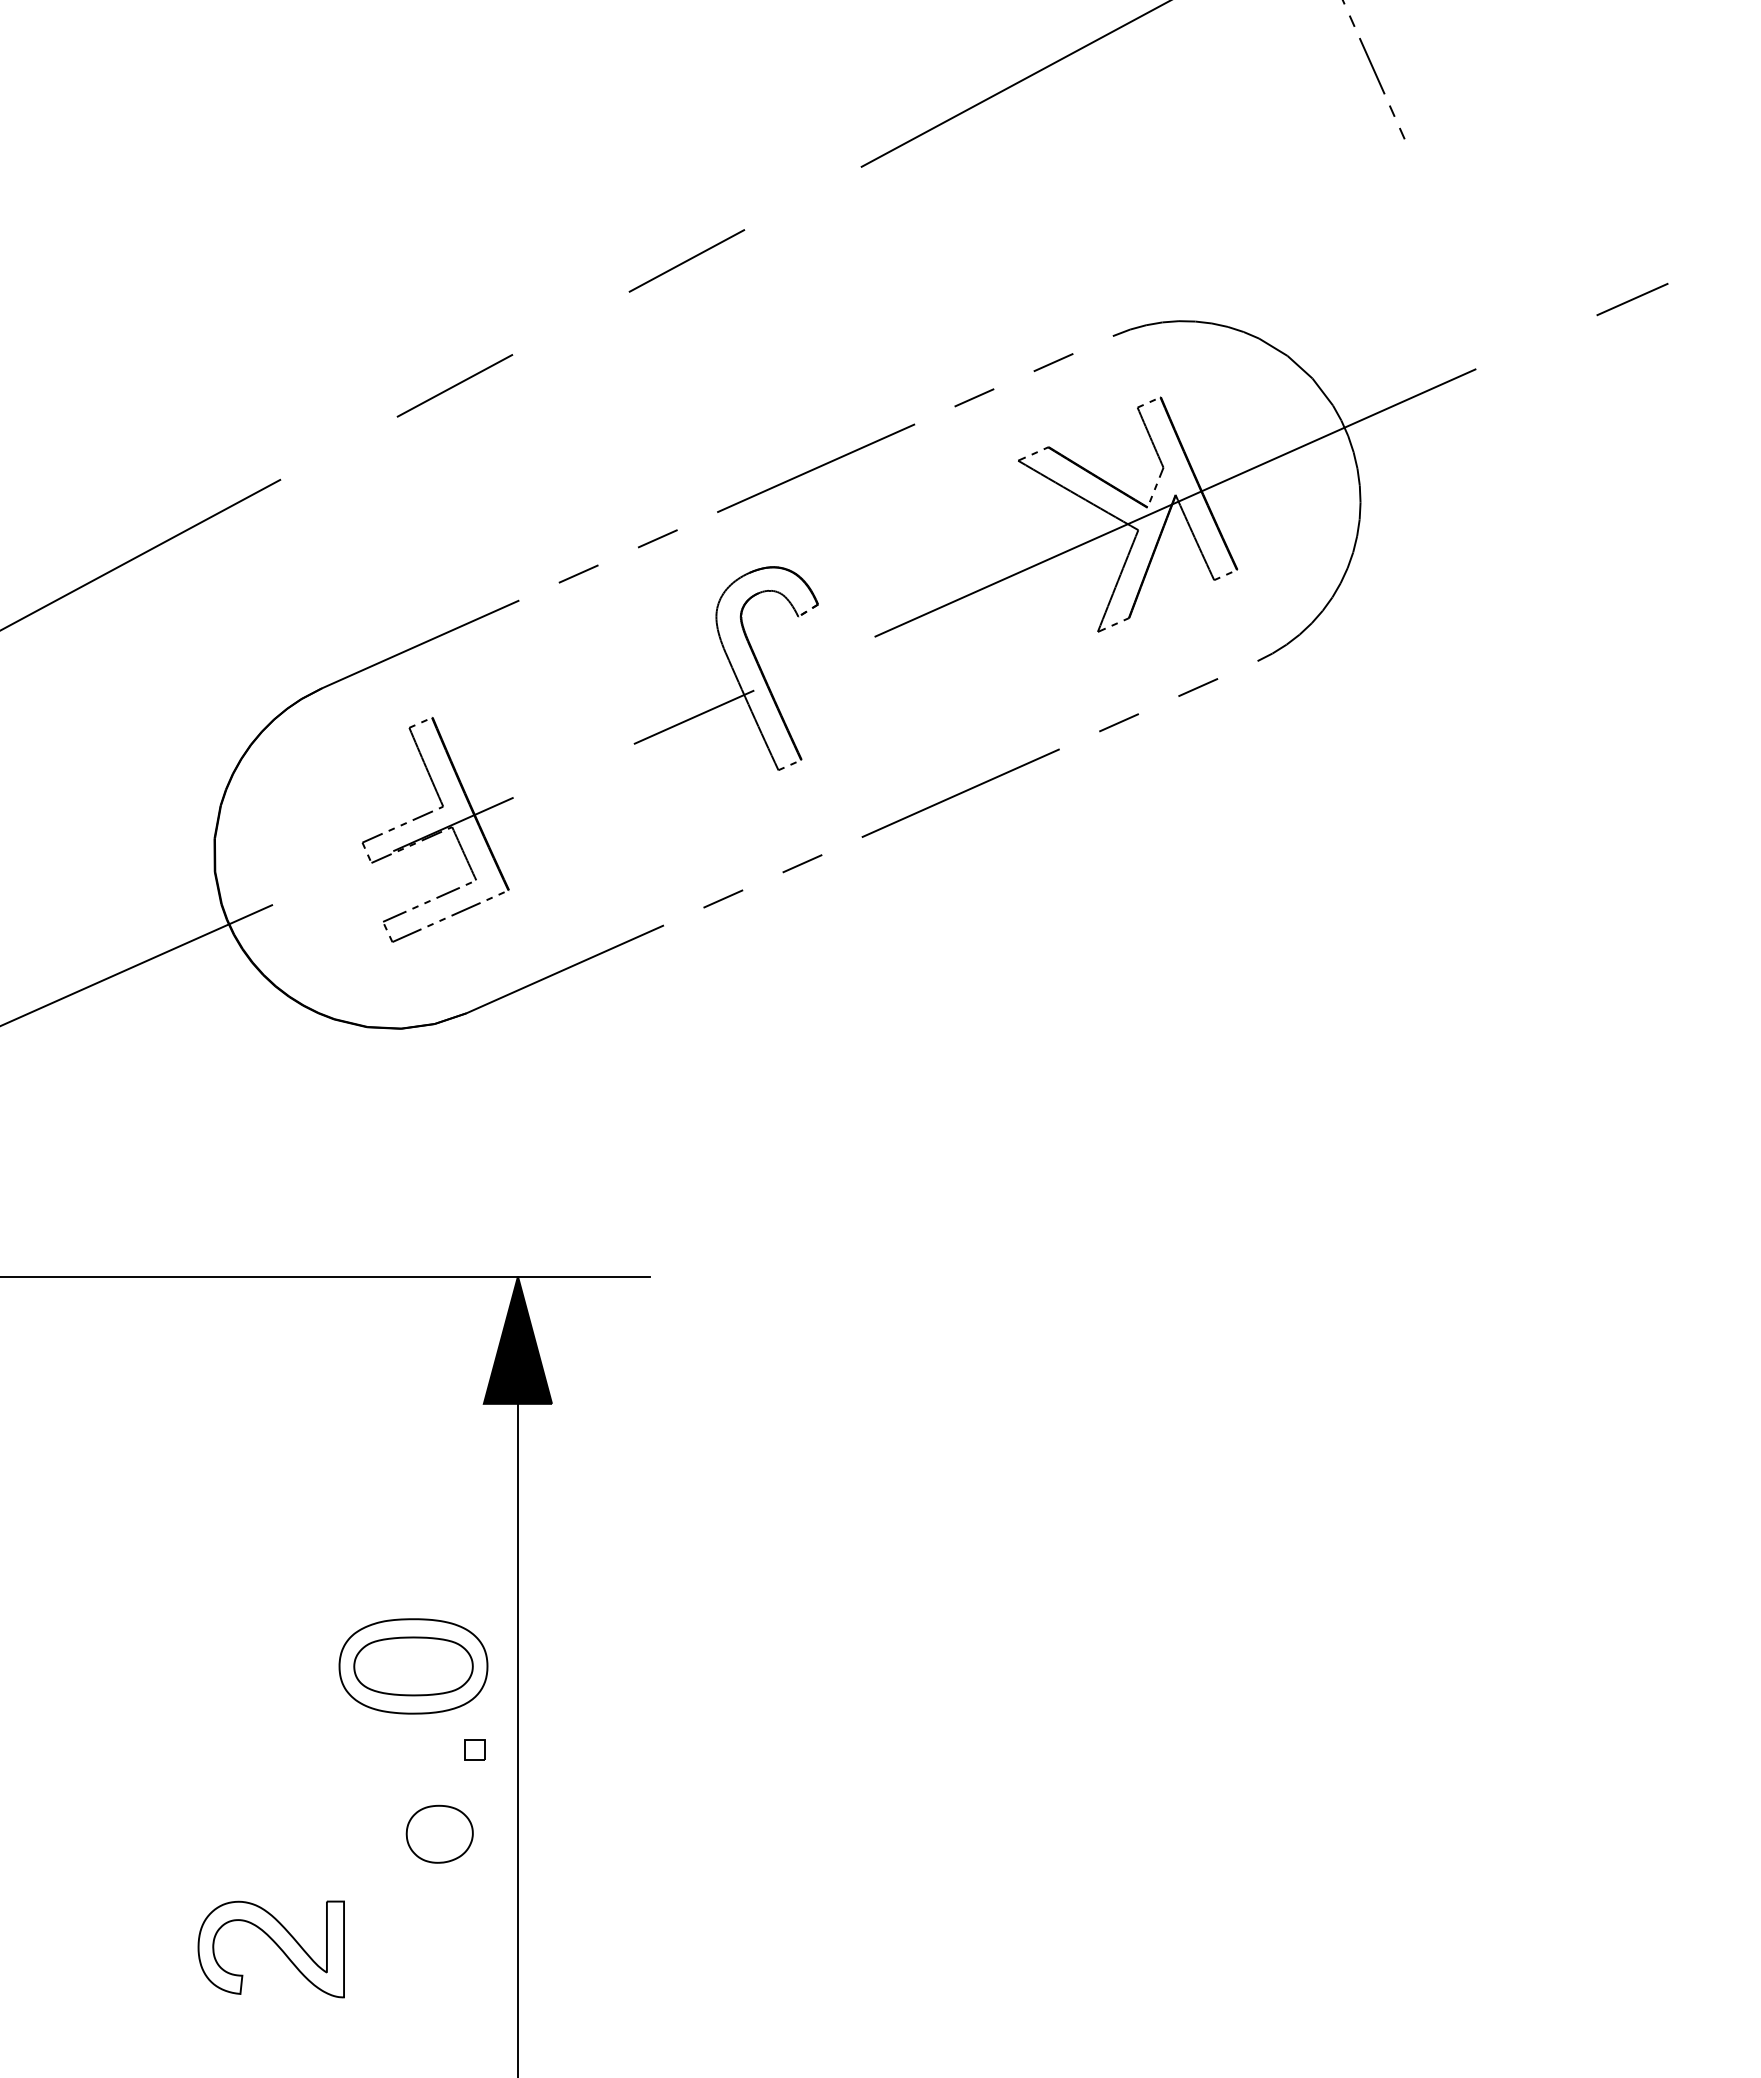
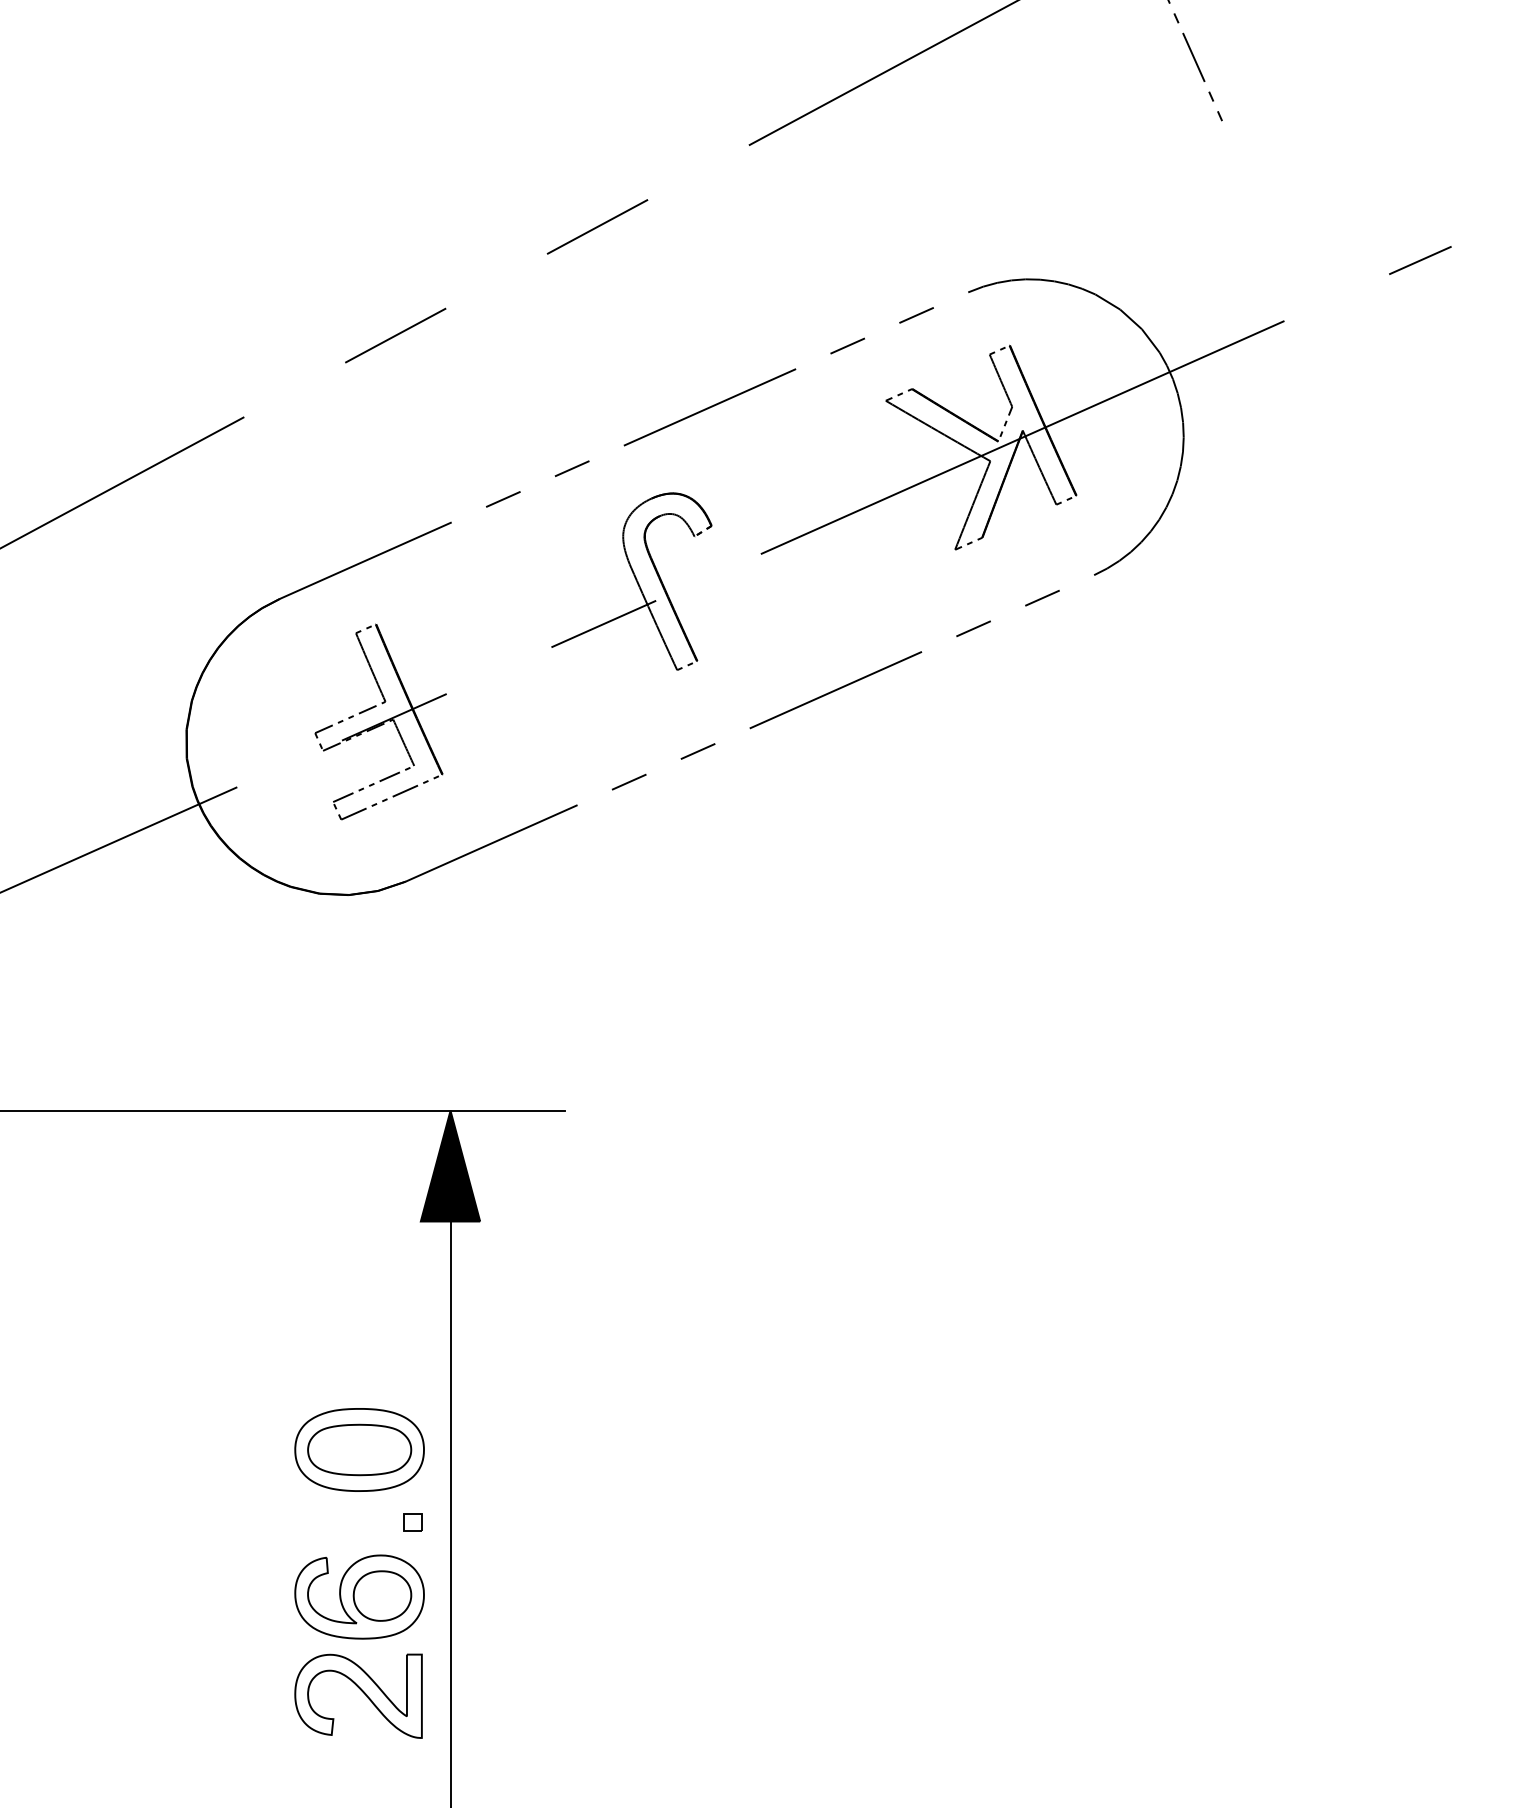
part: (413, 1835) -> (359, 1597), added
part: (275, 1944) -> (362, 1691), moved

